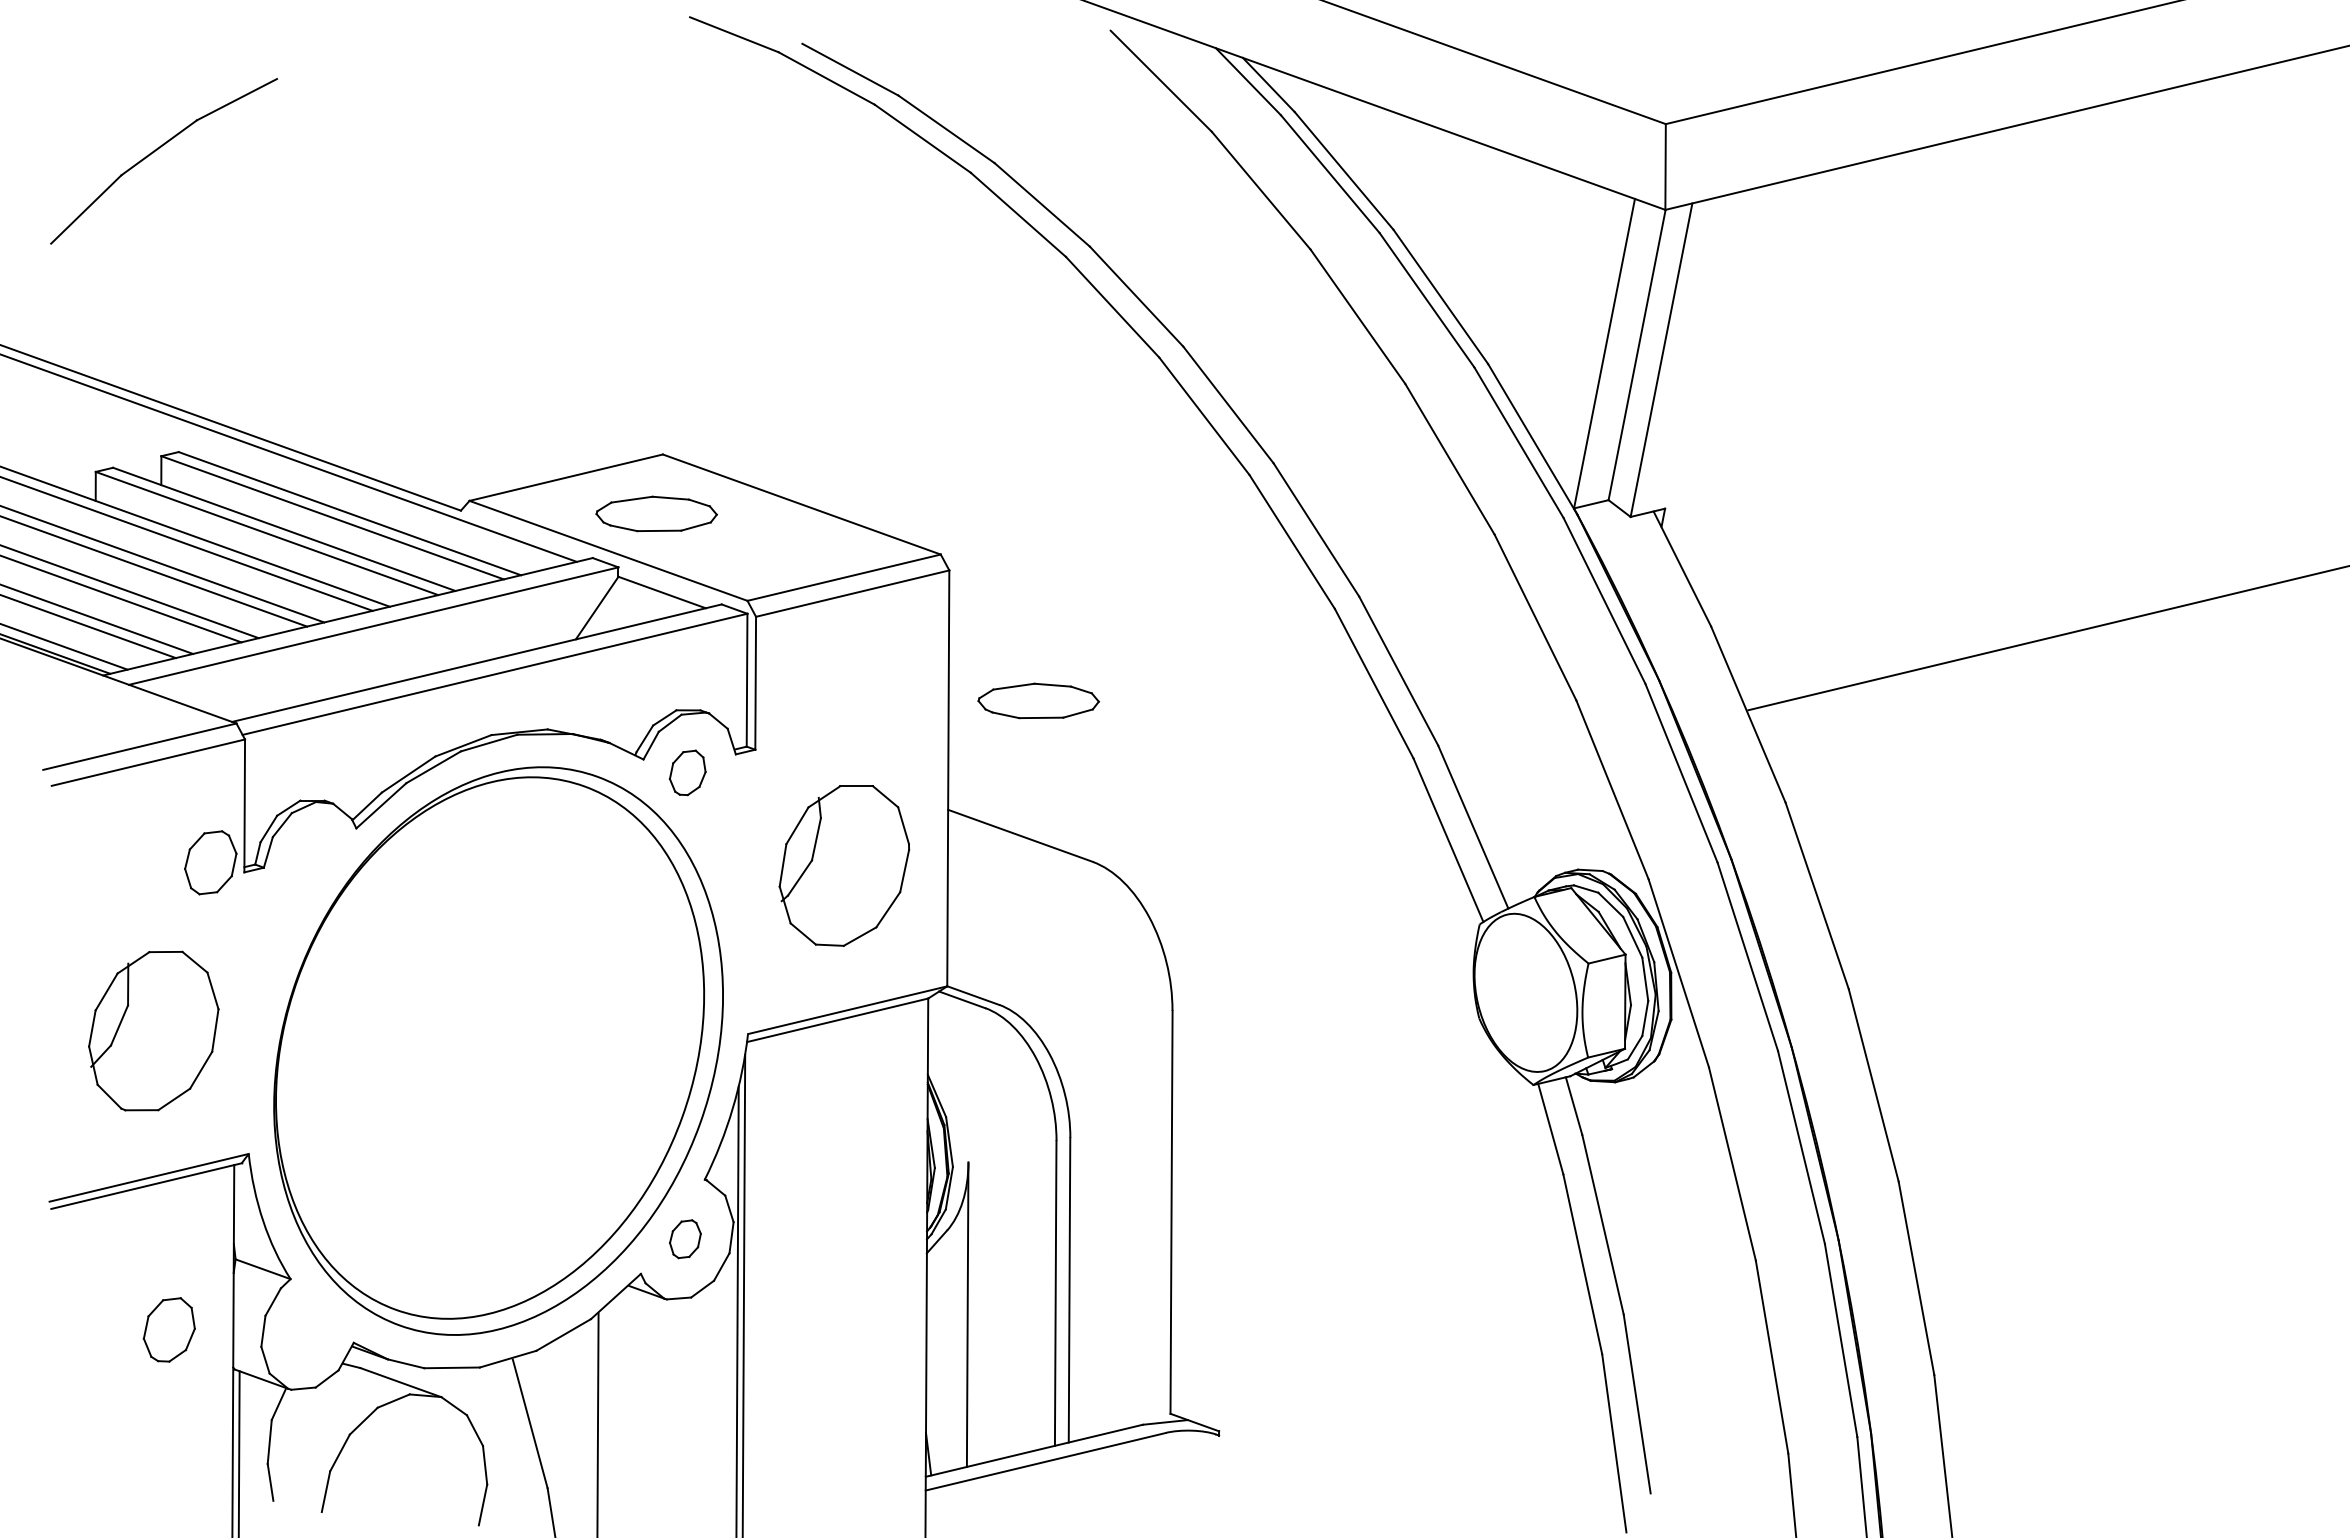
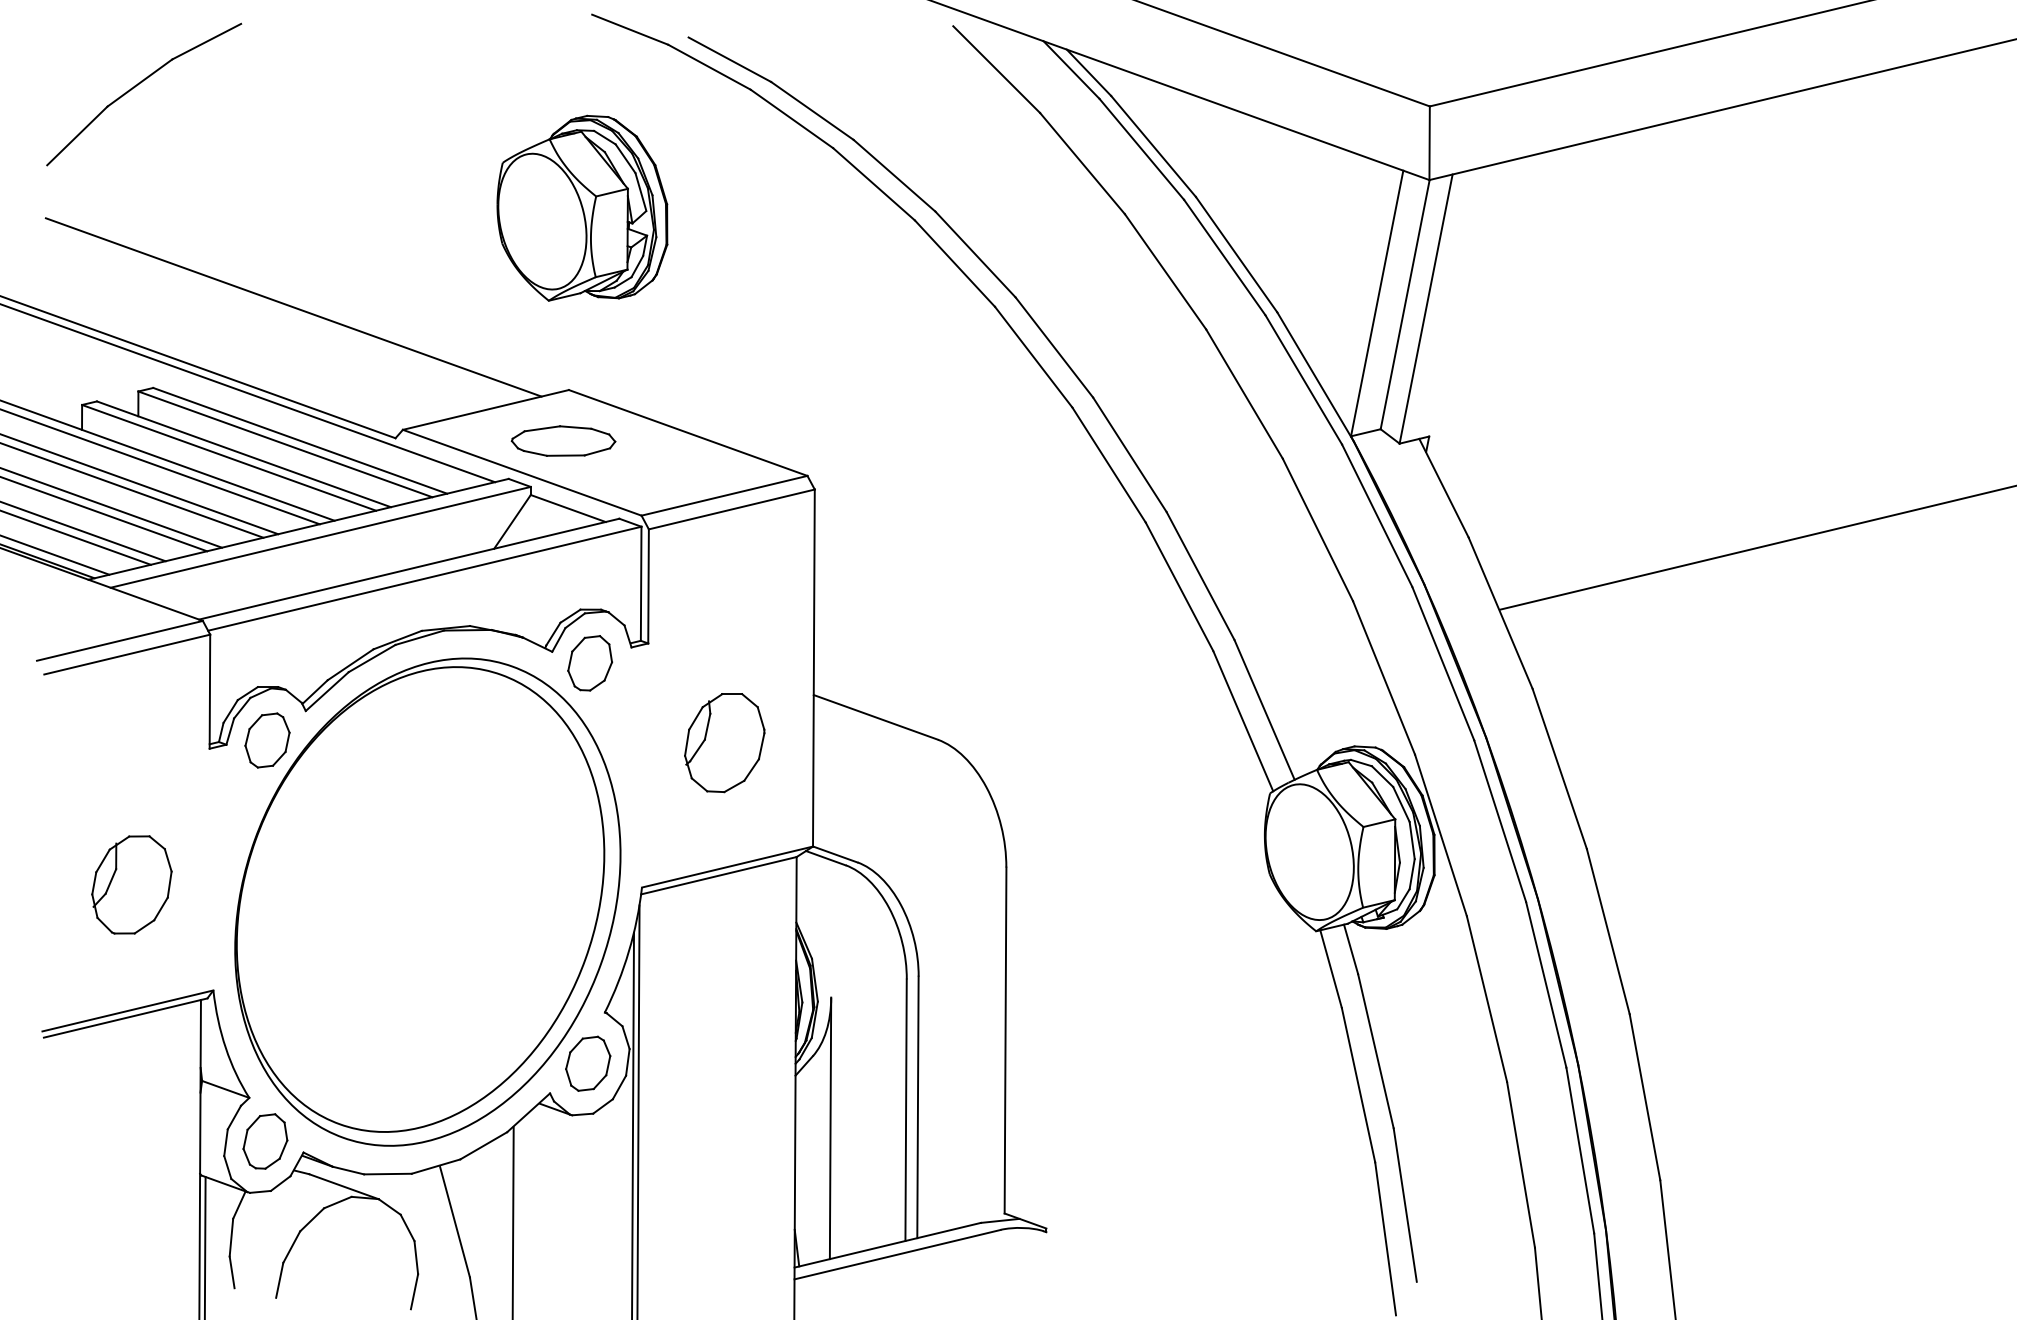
part: (157, 150) -> (138, 85), moved
part: (678, 242) -> (582, 208), added
line: (342, 358) -> (293, 307), added
part: (1038, 700) -> (891, 601), removed
part: (687, 772) -> (590, 663), size x1.43
part: (210, 862) -> (267, 740), moved
part: (844, 865) -> (724, 742), size x0.71
part: (153, 1030) -> (131, 884), size x0.71
part: (685, 1238) -> (588, 1063), size x1.67
part: (168, 1329) -> (264, 1141), moved

